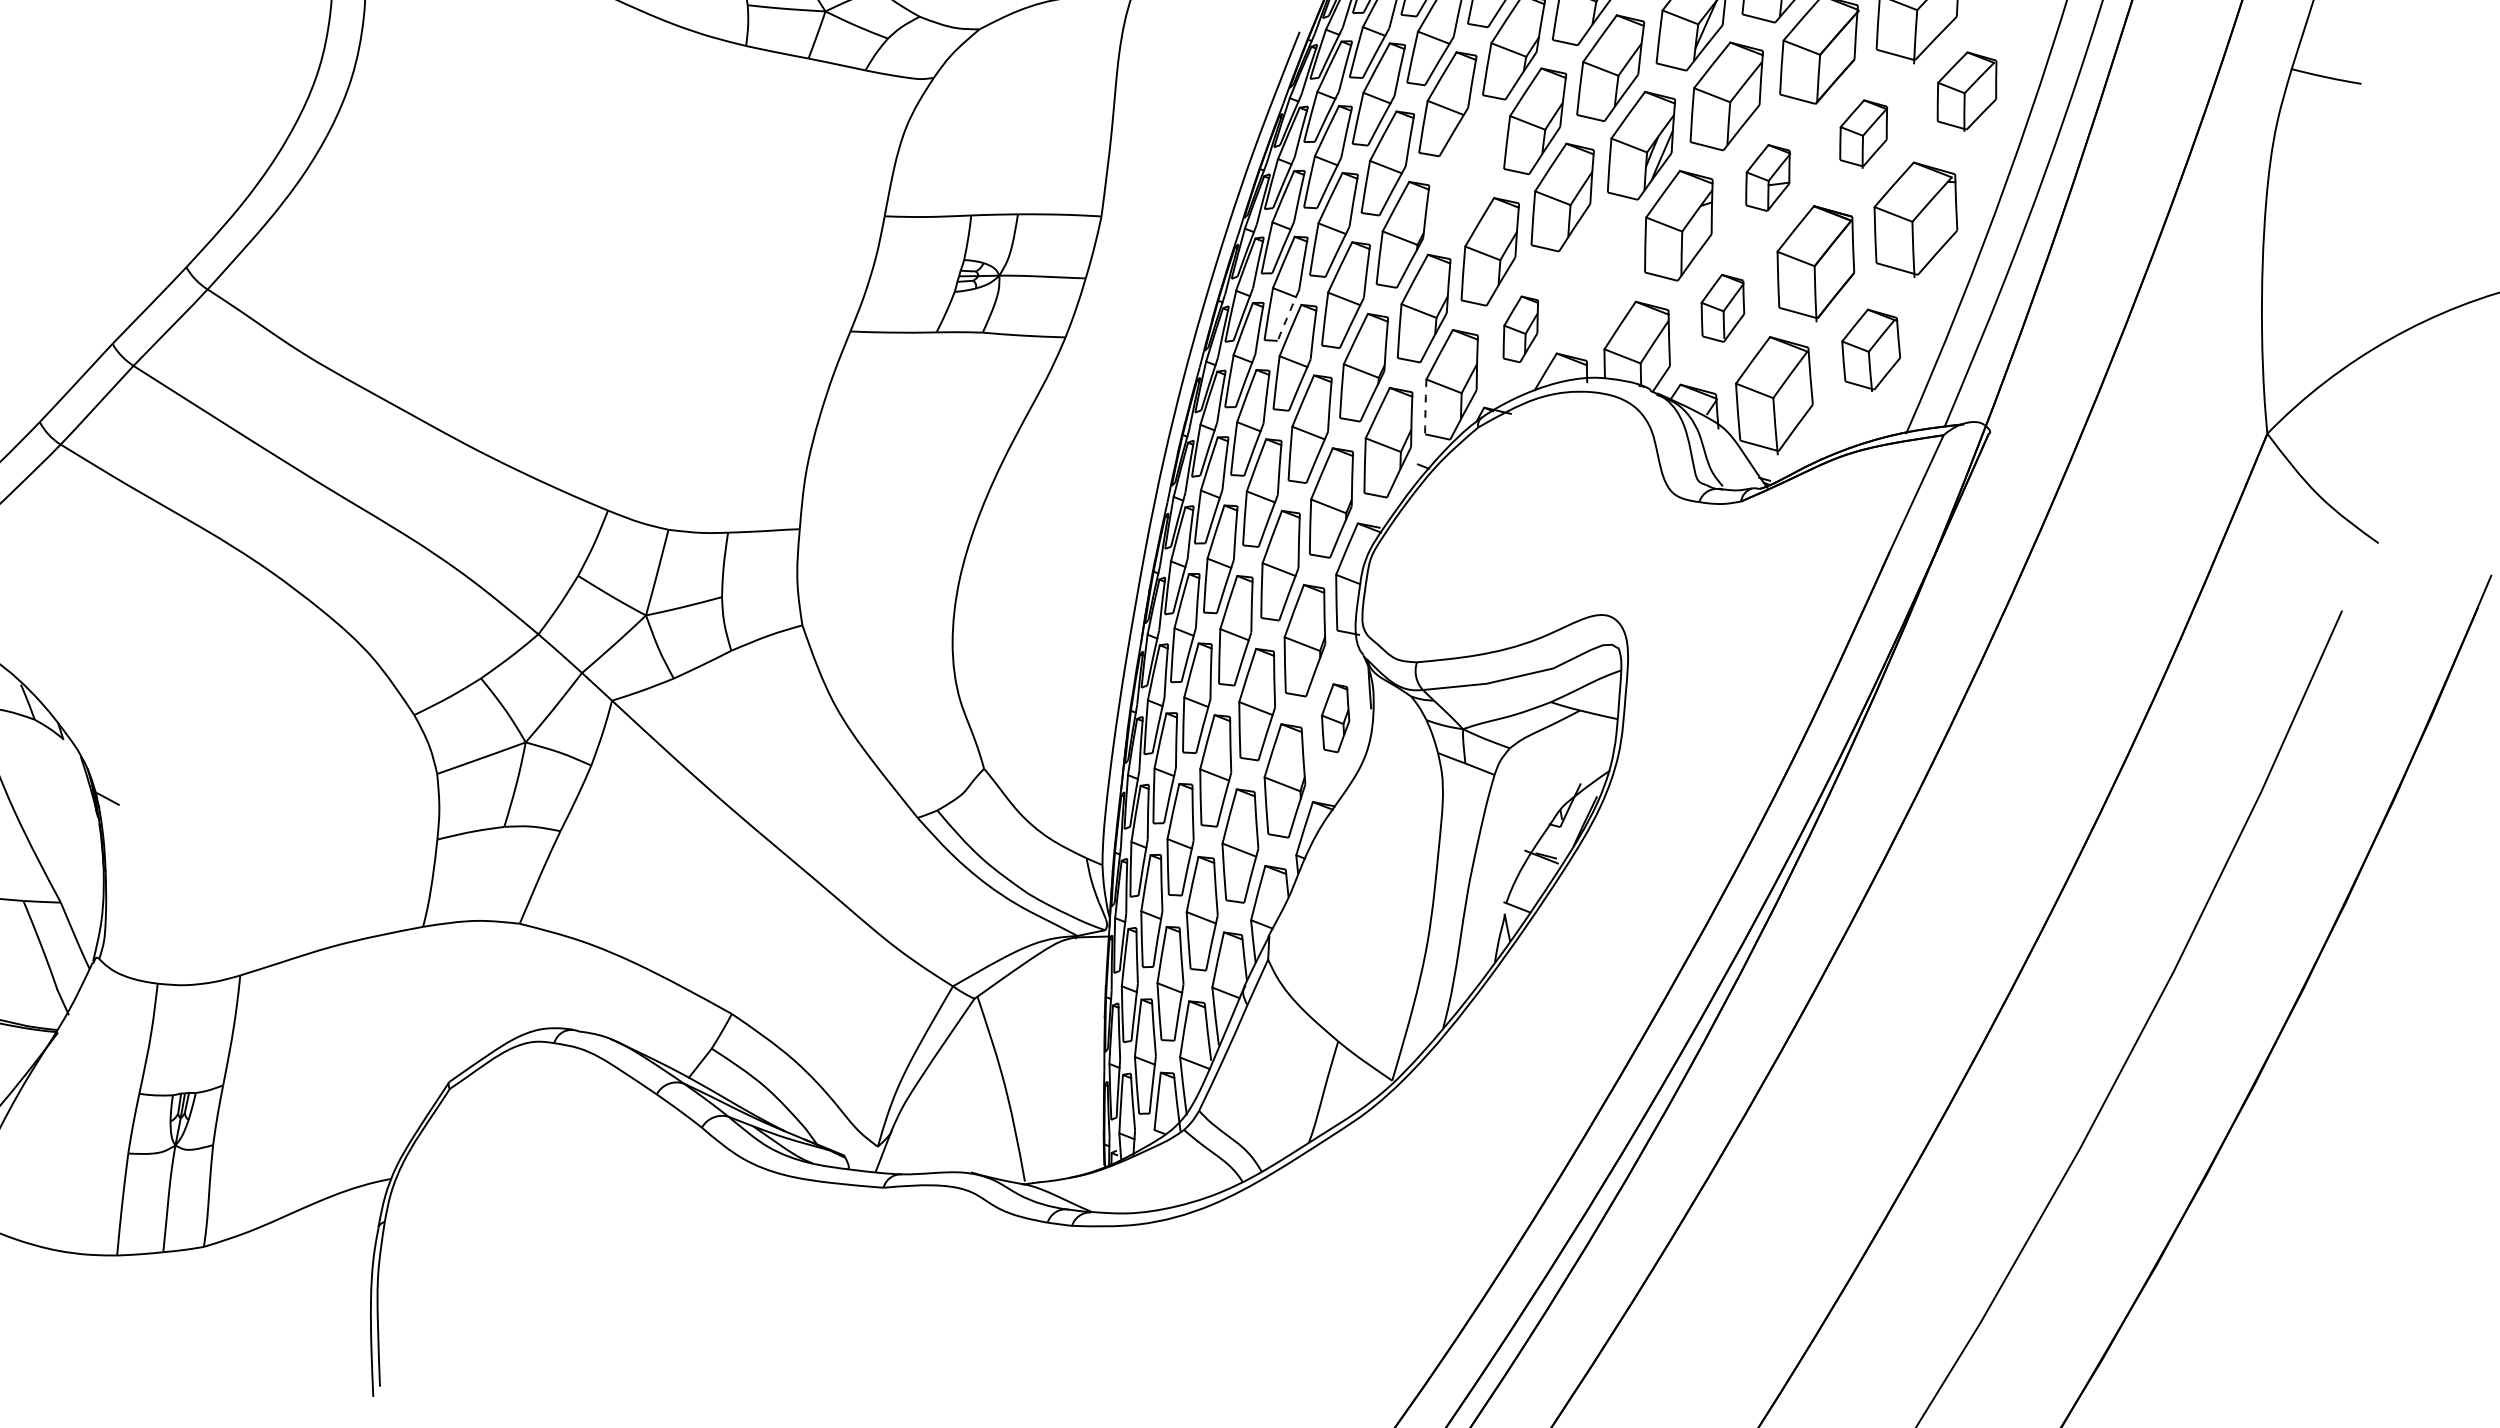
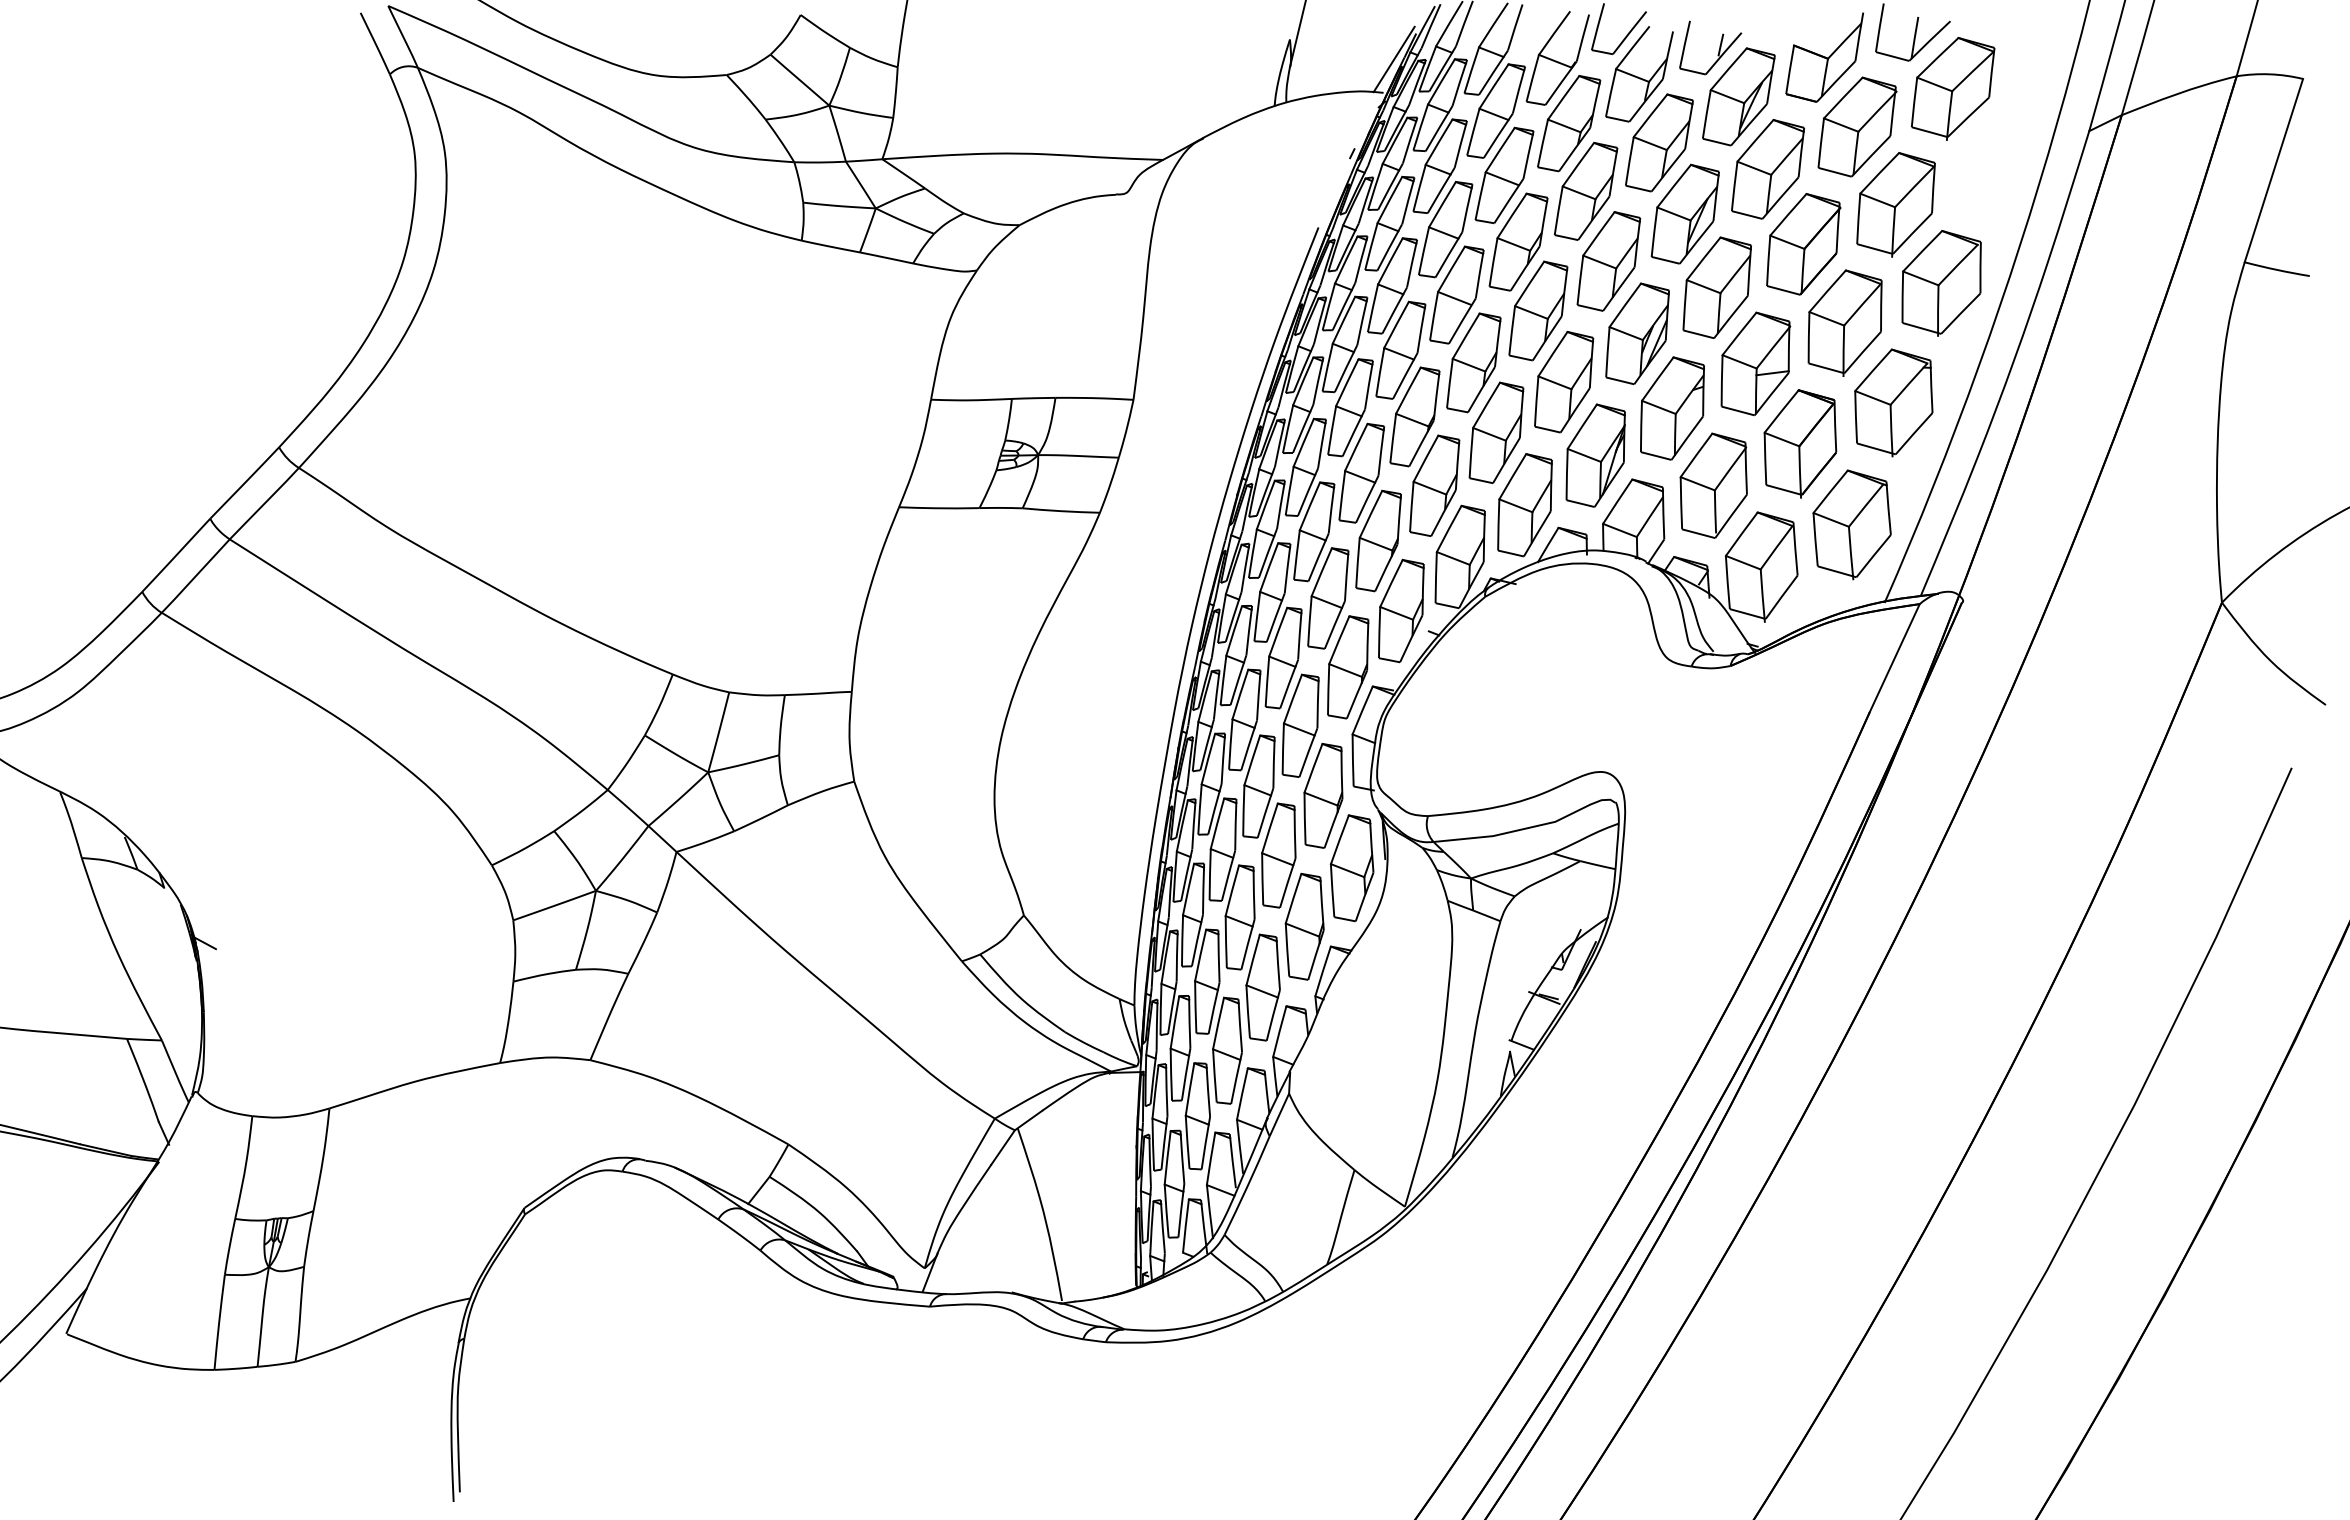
part: (1966, 91) -> (1941, 283), size x1.43
part: (1863, 133) -> (1844, 322), size x1.67
part: (1465, 176) -> (1473, 362), added
part: (1767, 177) -> (1755, 363), size x1.67
part: (1596, 276) -> (1595, 455), added
part: (1722, 308) -> (1713, 485), size x1.67
arc: (1287, 315) -> (1307, 492), dashed -> solid
part: (1520, 329) -> (1524, 505), size x1.67
part: (1870, 349) -> (1851, 524), size x1.43
arc: (1426, 406) -> (1436, 577), dashed -> solid
part: (1335, 718) -> (1351, 868), size x1.67

